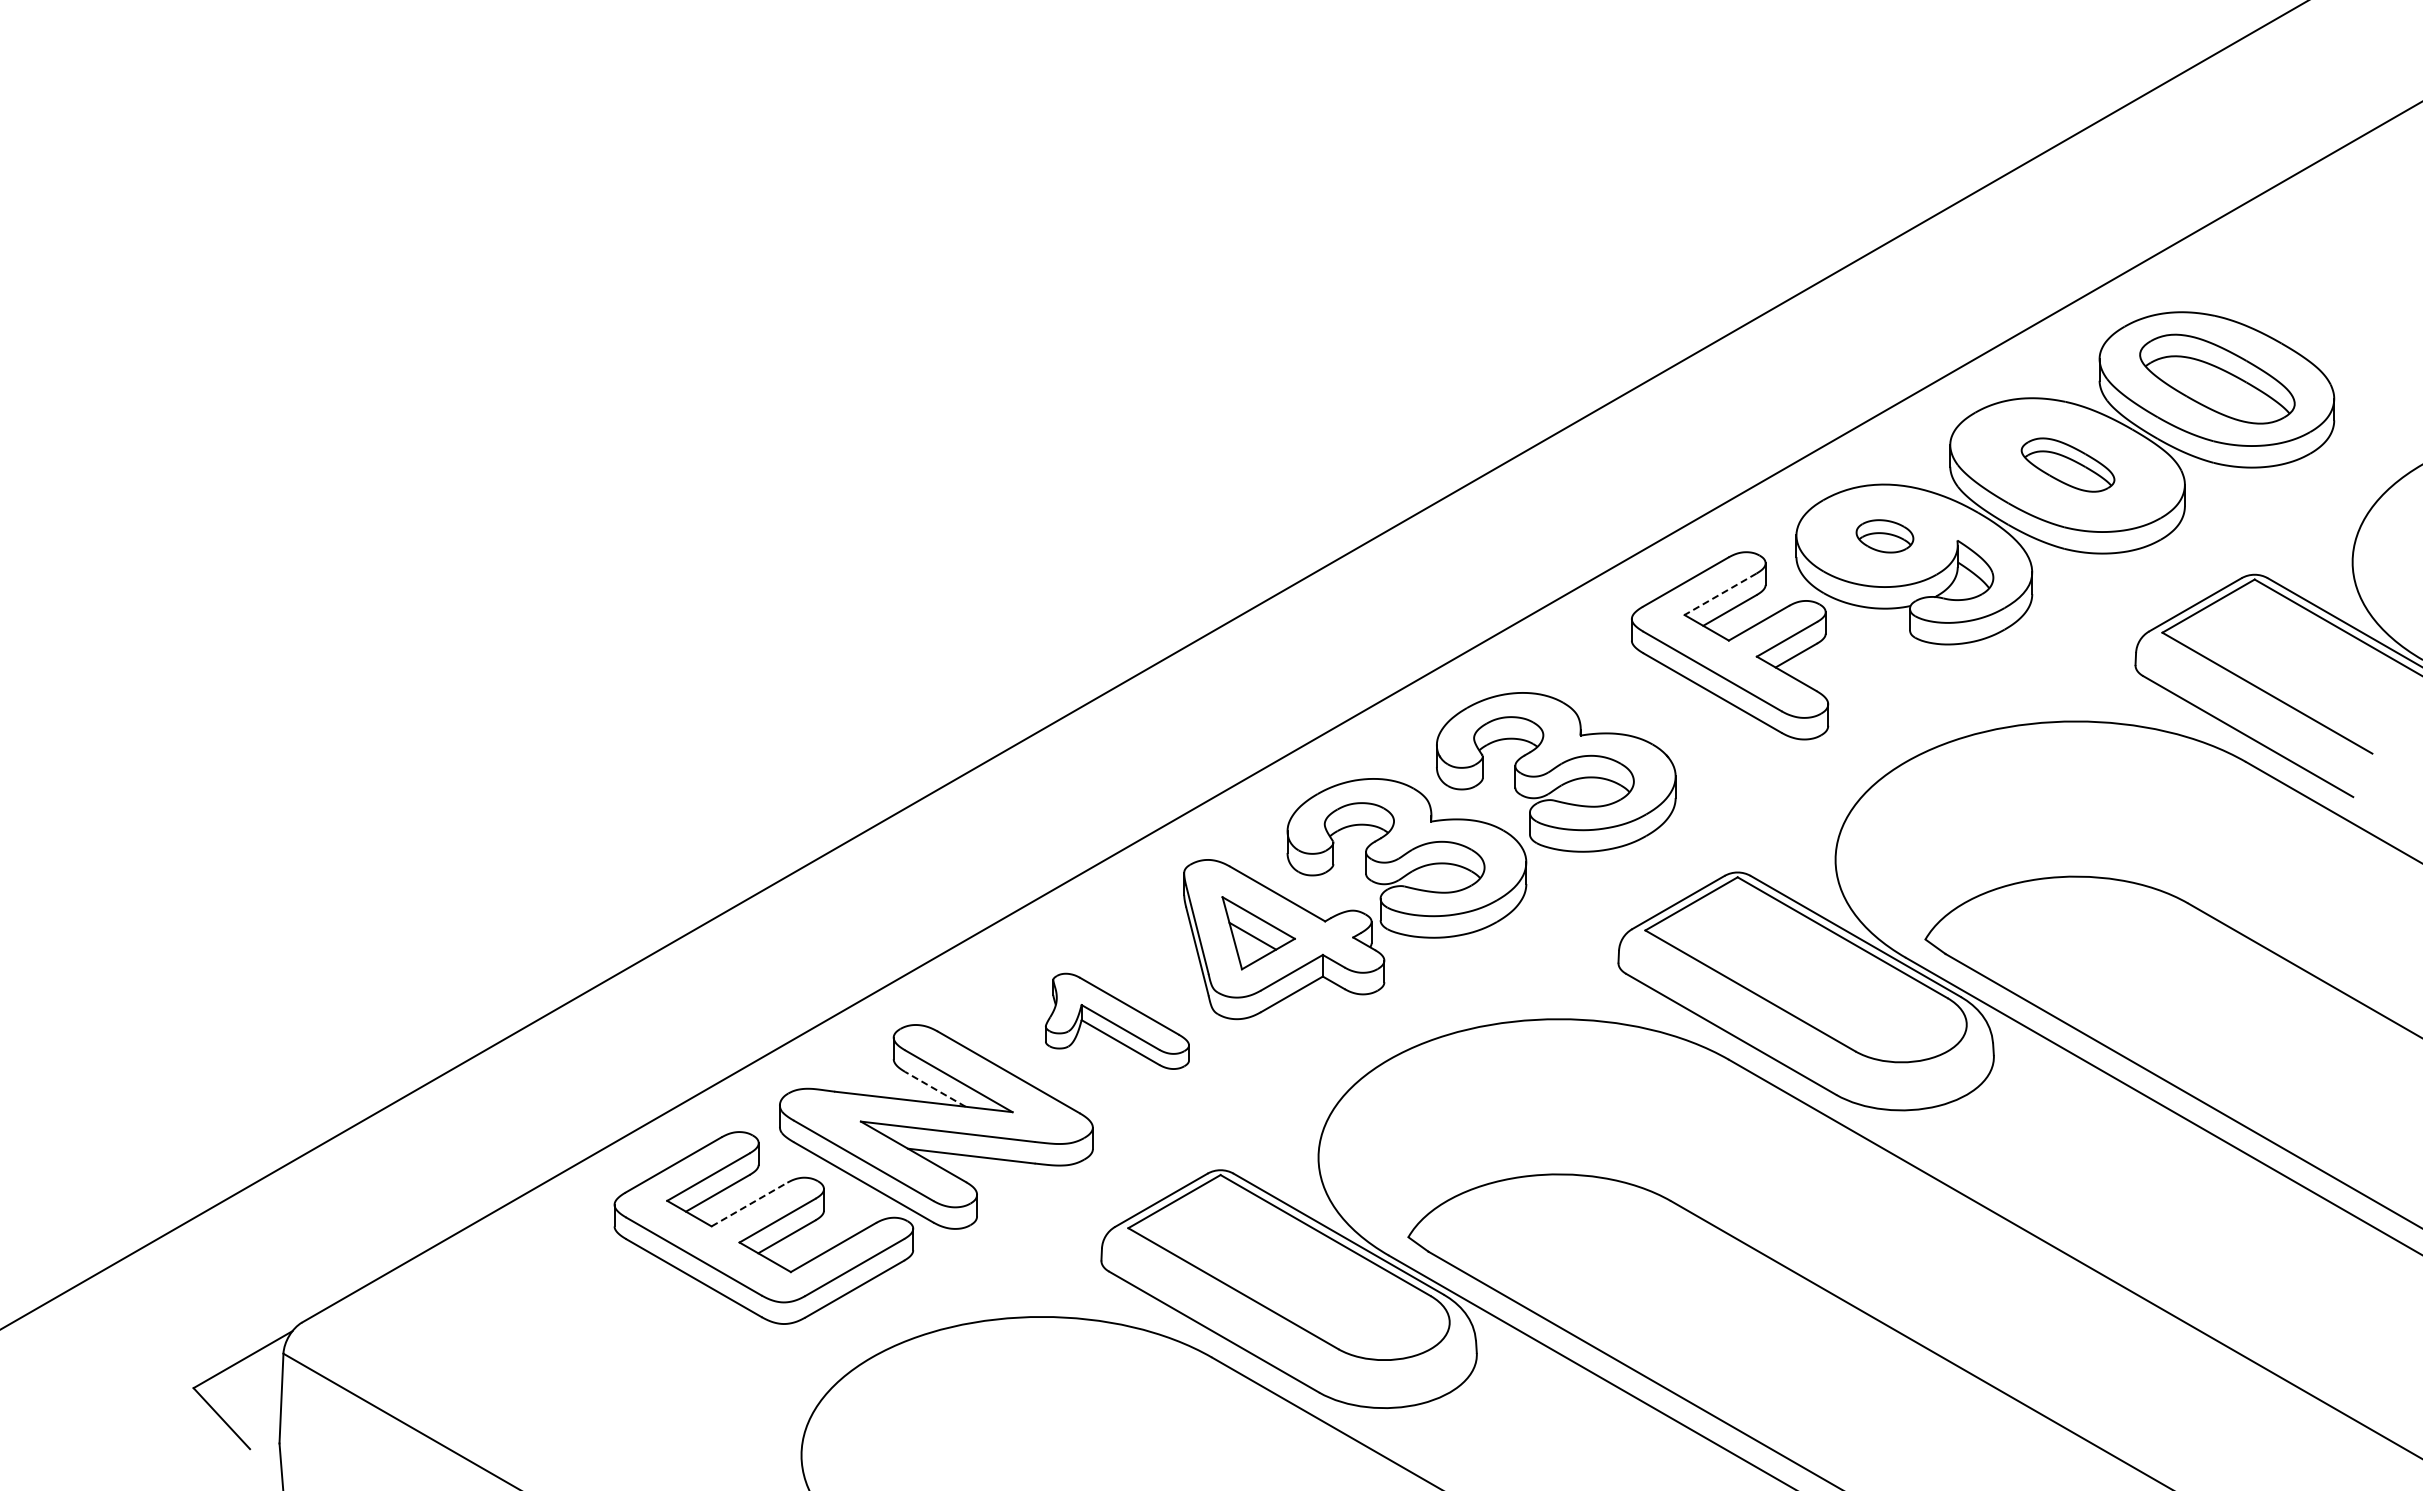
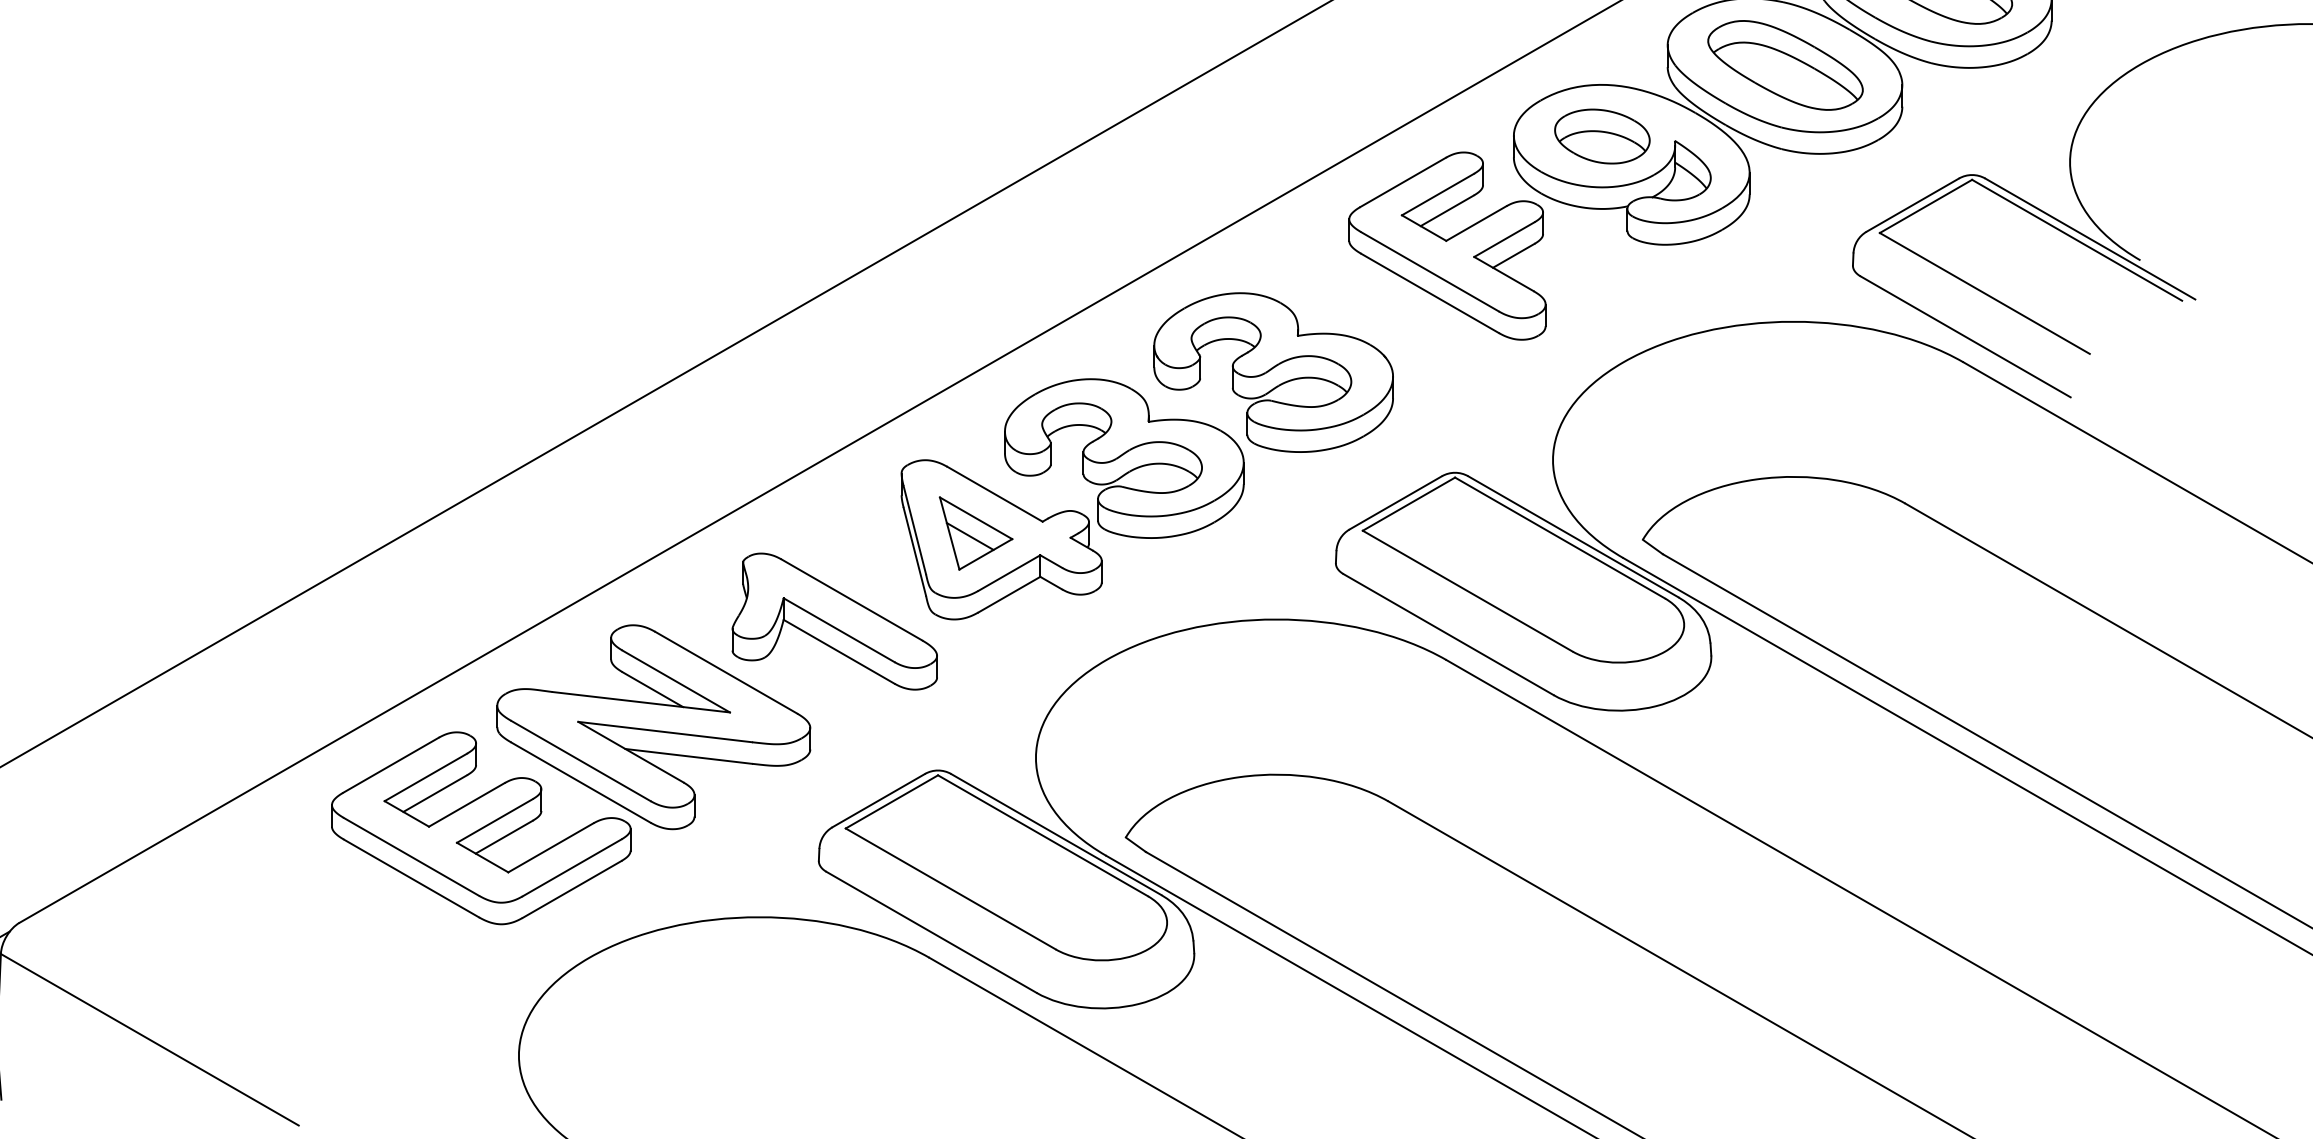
part: (2067, 464) -> (1784, 64), size x1.67
part: (1884, 536) -> (1601, 136), size x1.67
line: (1720, 594) -> (1437, 194), dashed -> solid
part: (1117, 1021) -> (834, 621), size x1.43
line: (935, 1089) -> (652, 689), dashed -> solid
line: (749, 1204) -> (466, 804), dashed -> solid

